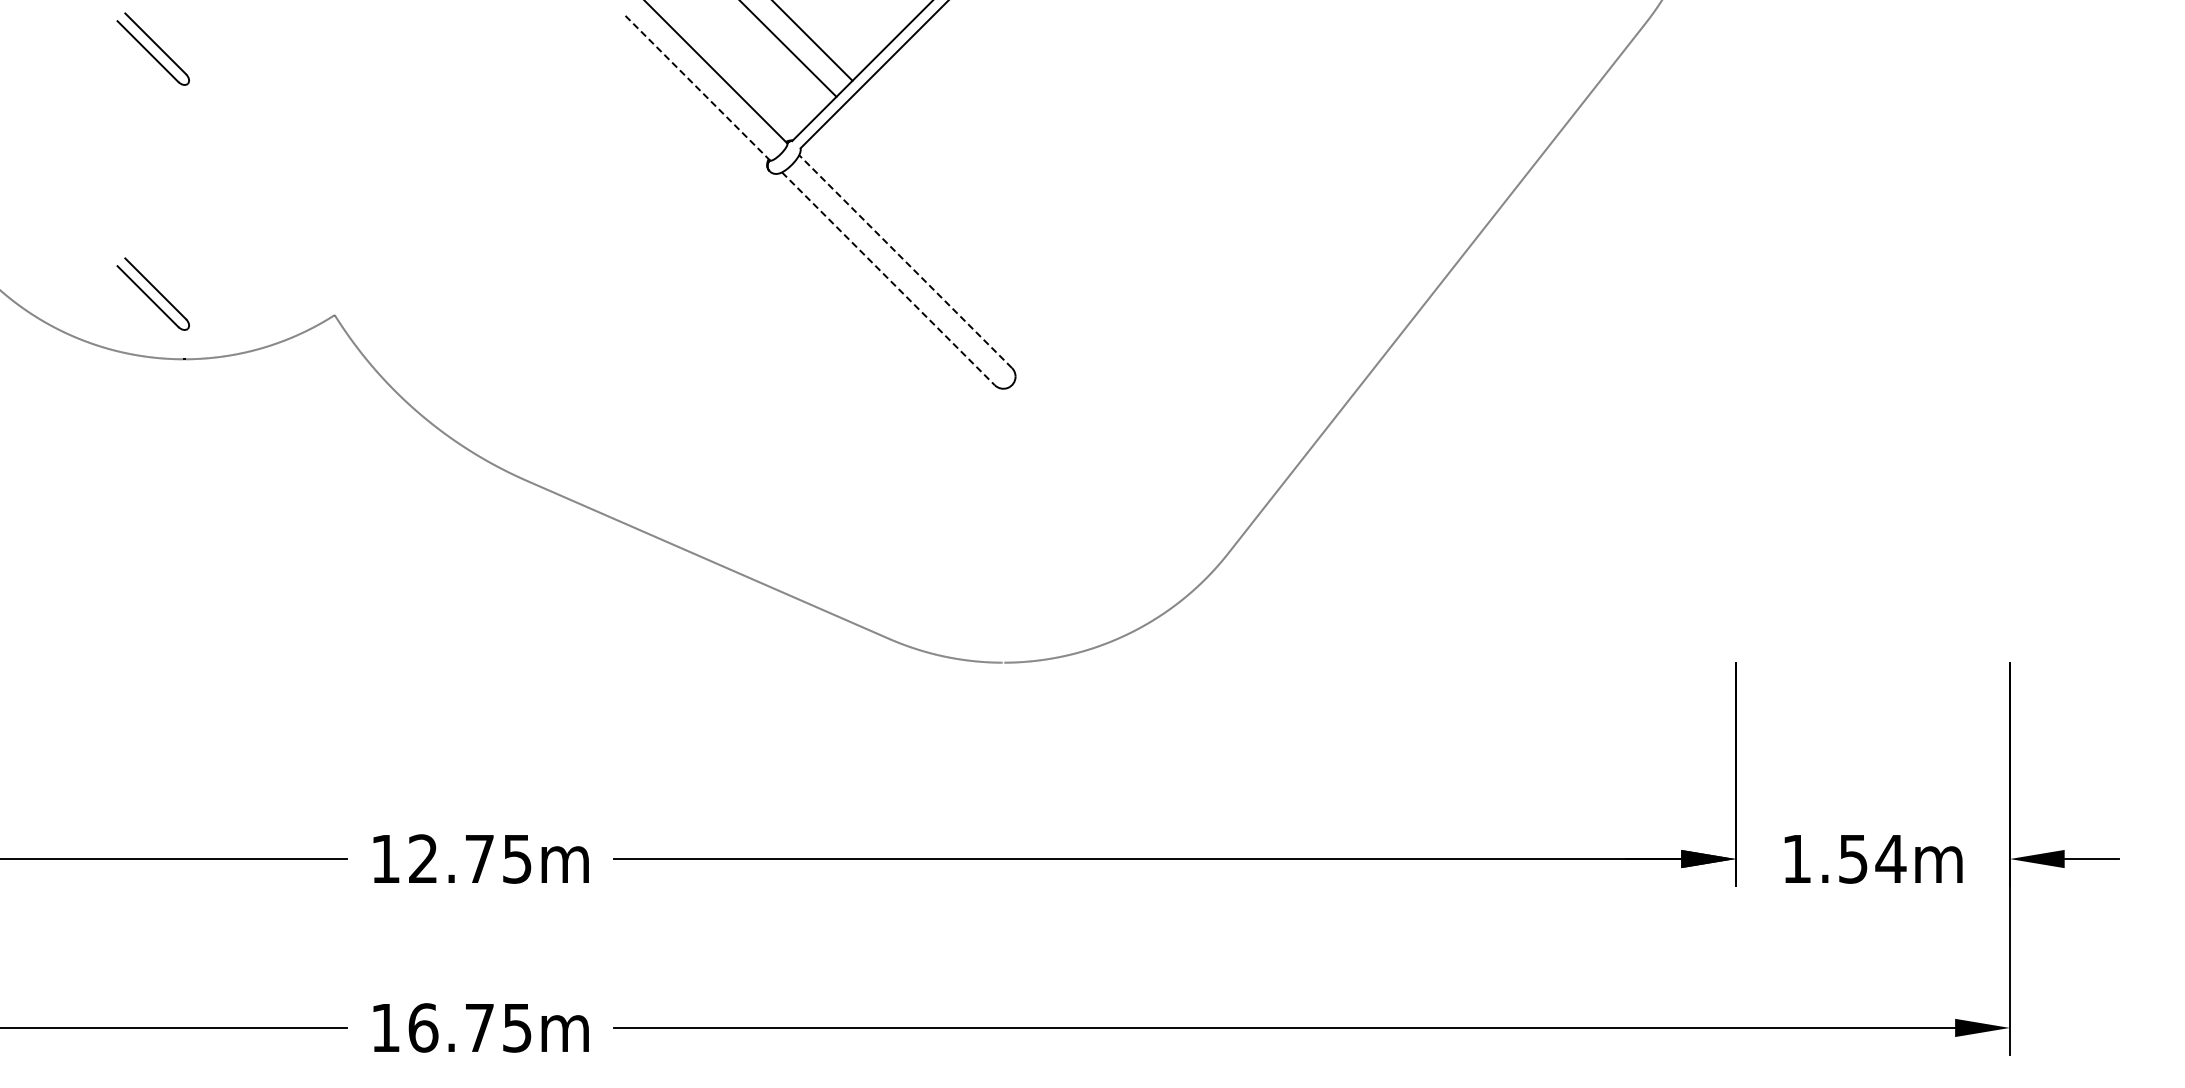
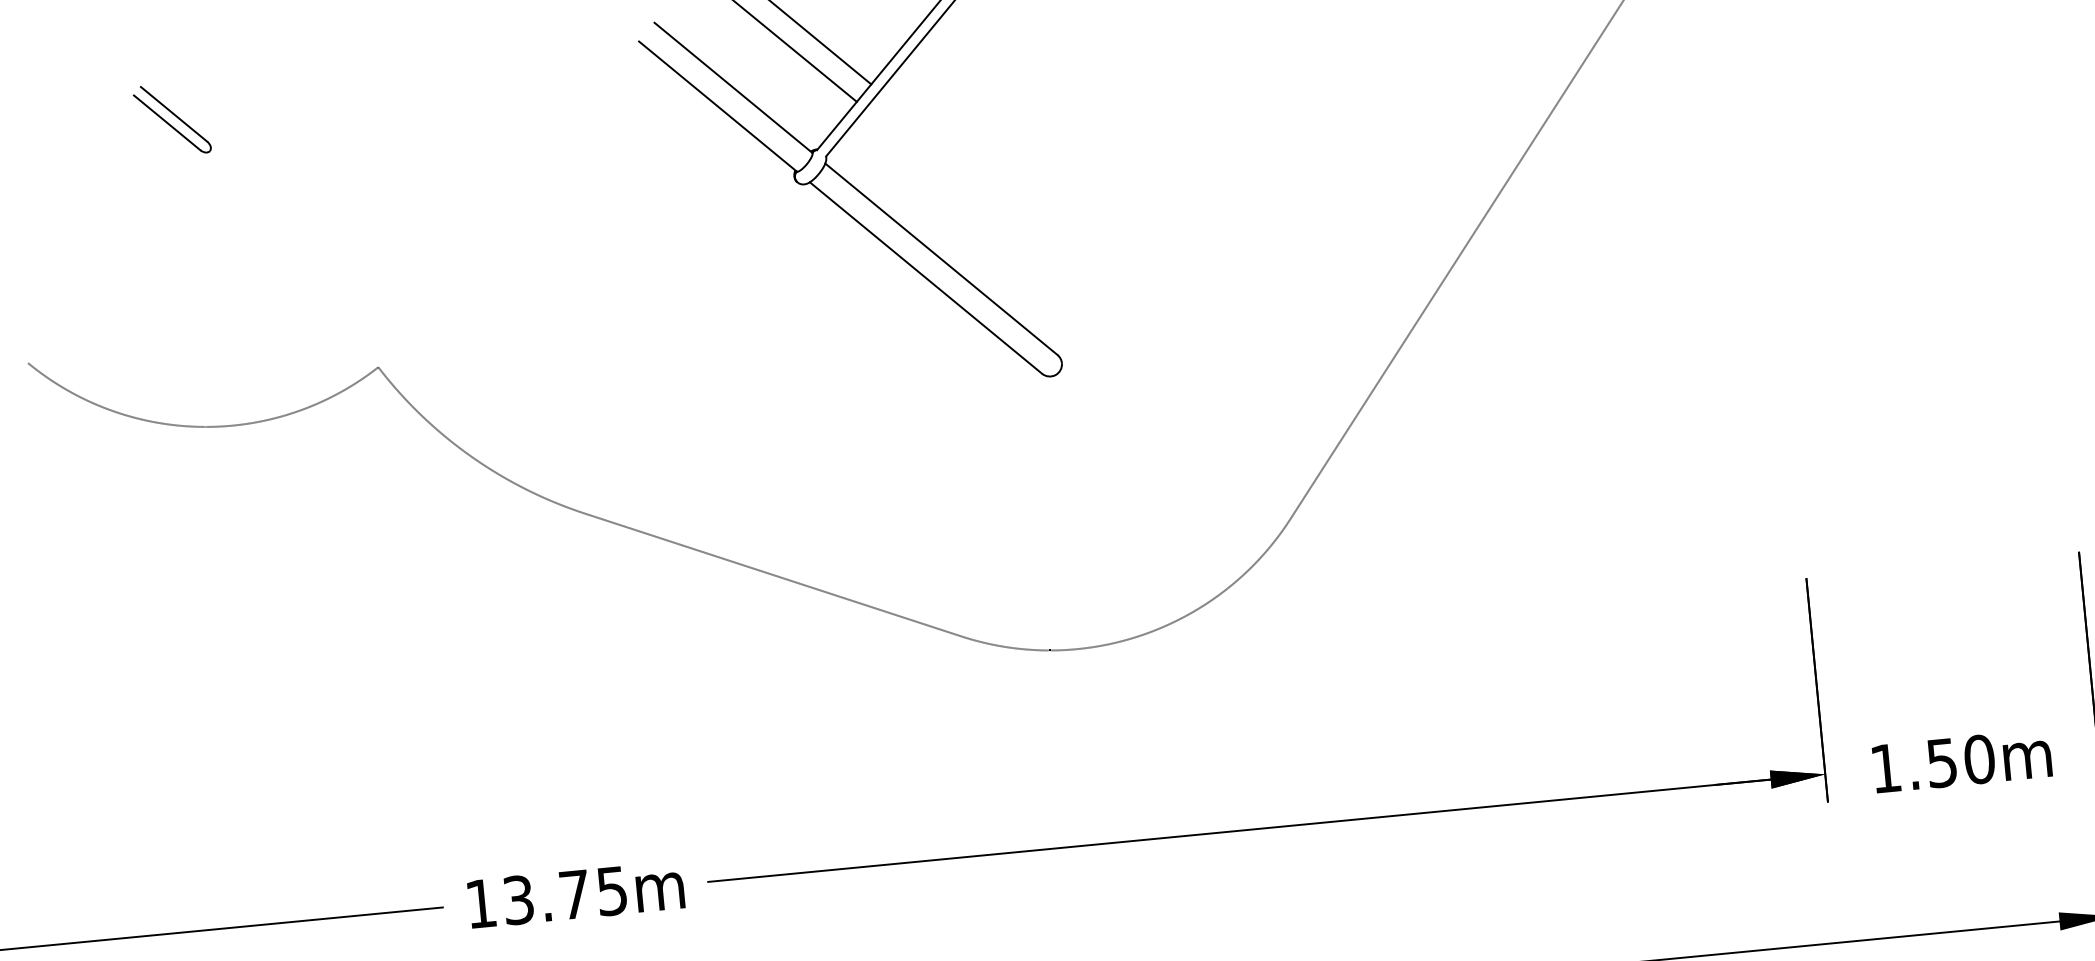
line: (698, 88) -> (718, 106), dashed -> solid
line: (905, 261) -> (941, 259), dashed -> solid
line: (888, 279) -> (926, 278), dashed -> solid
part: (152, 293) -> (194, 363), removed
text: (423, 858) -> (518, 899), 12.75m -> 13.75m
text: (1890, 858) -> (1979, 759), 1.54m -> 1.50m

